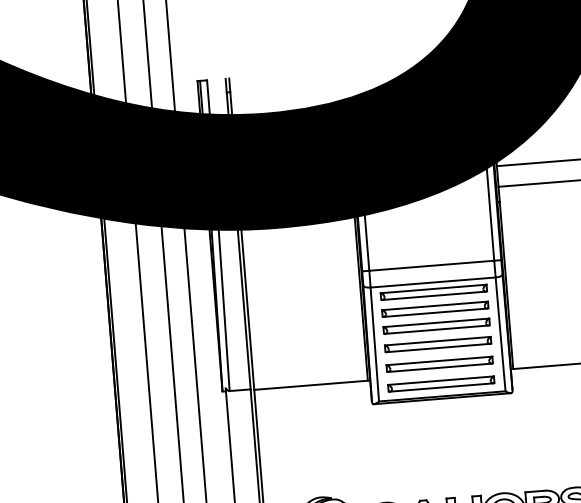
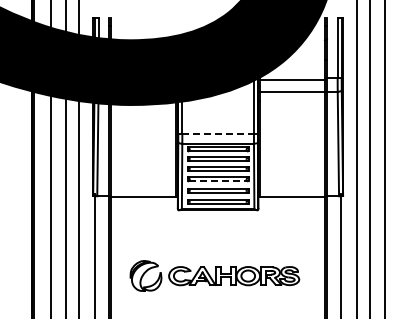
line: (432, 266) -> (218, 134), solid -> dashed
line: (439, 348) -> (218, 181), solid -> dashed

